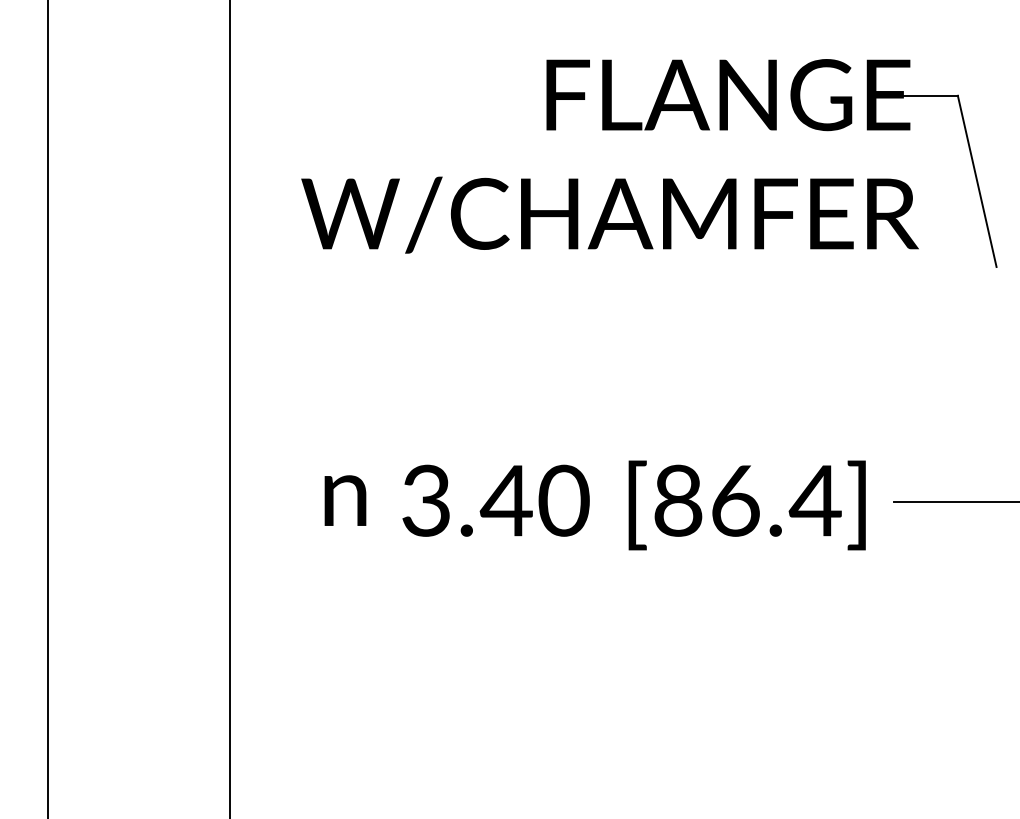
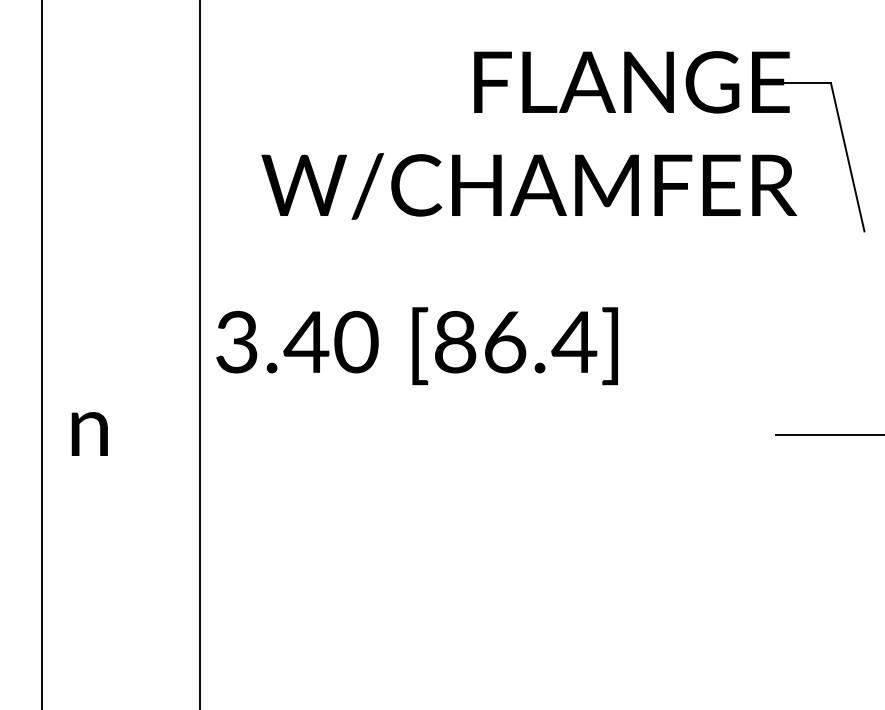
text: (345, 500) -> (89, 433), moved
text: (633, 505) -> (416, 346), moved

